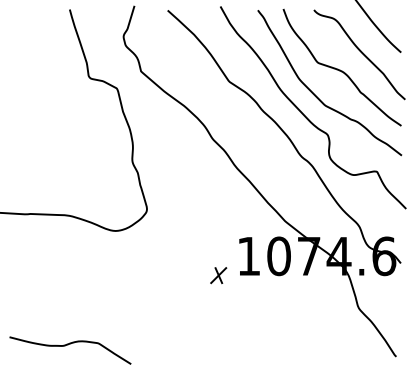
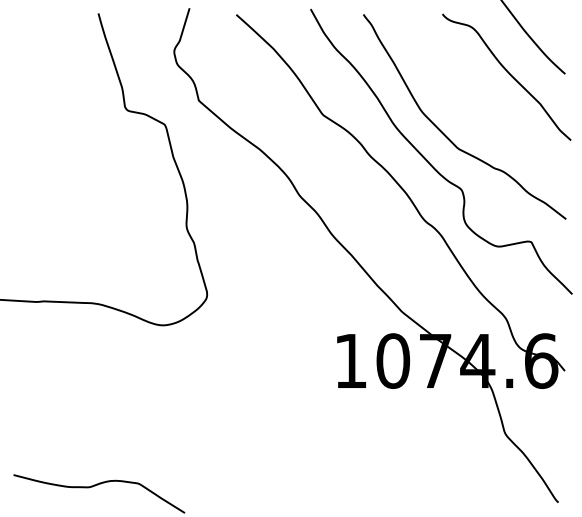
curve: (340, 69) -> (479, 98), removed
part: (218, 275) -> (307, 387), removed

